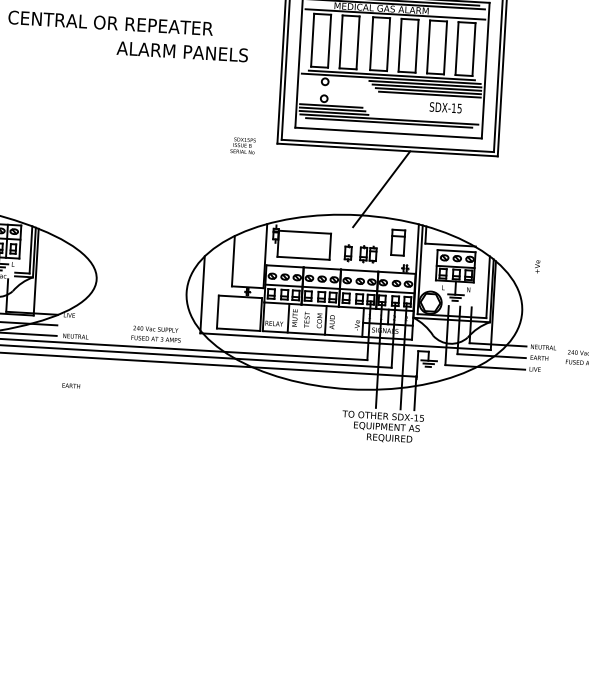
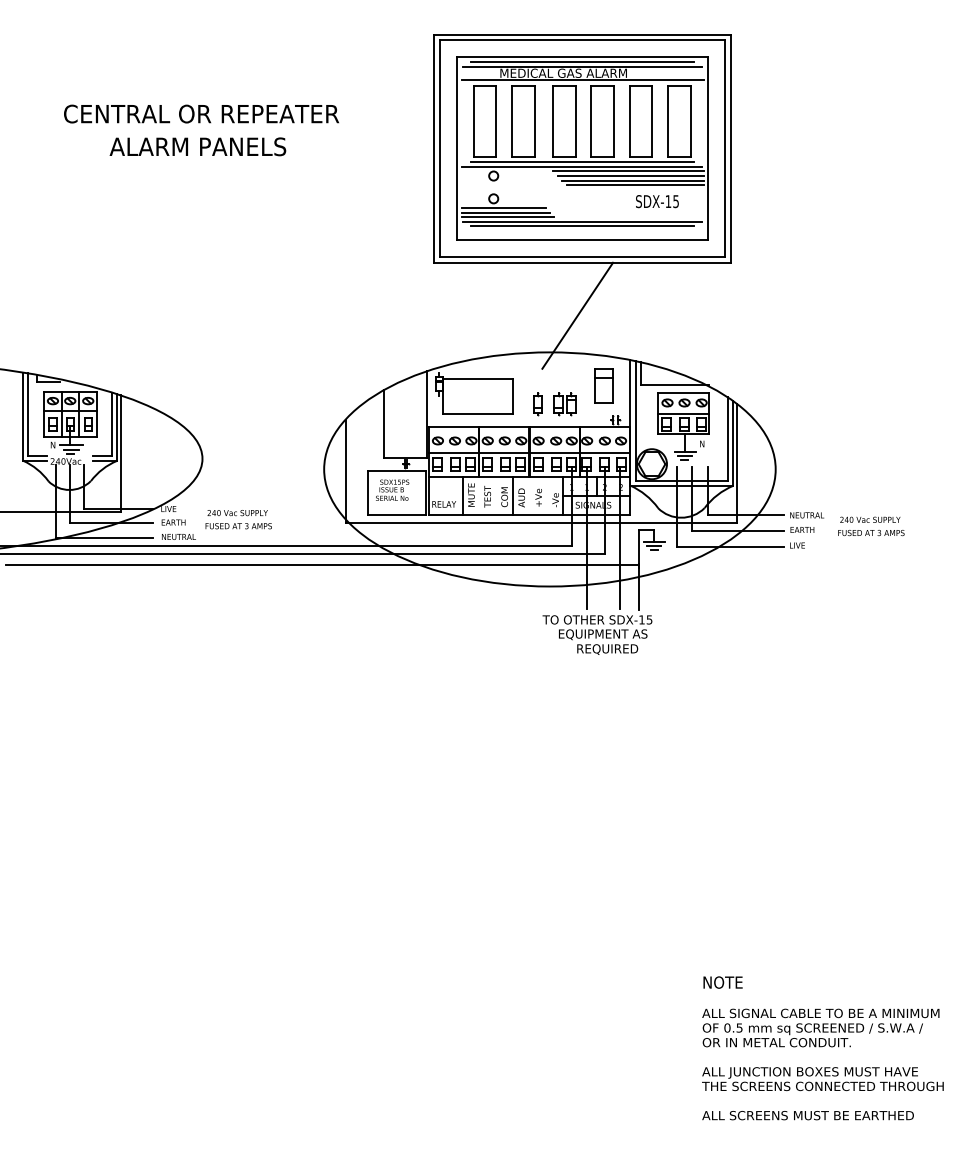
text: (182, 51) -> (197, 146), moved
text: (243, 145) -> (392, 489), moved
text: (537, 266) -> (538, 497), moved
text: (156, 334) -> (238, 519), moved
text: (71, 385) -> (173, 522), moved

